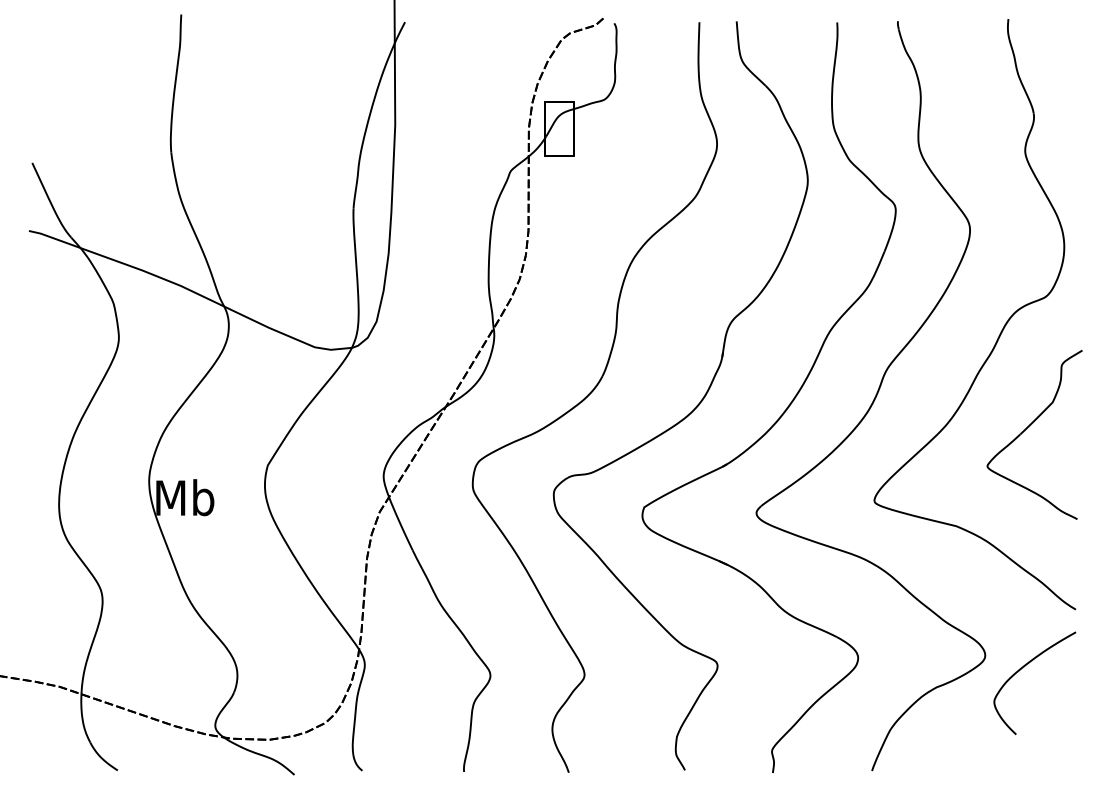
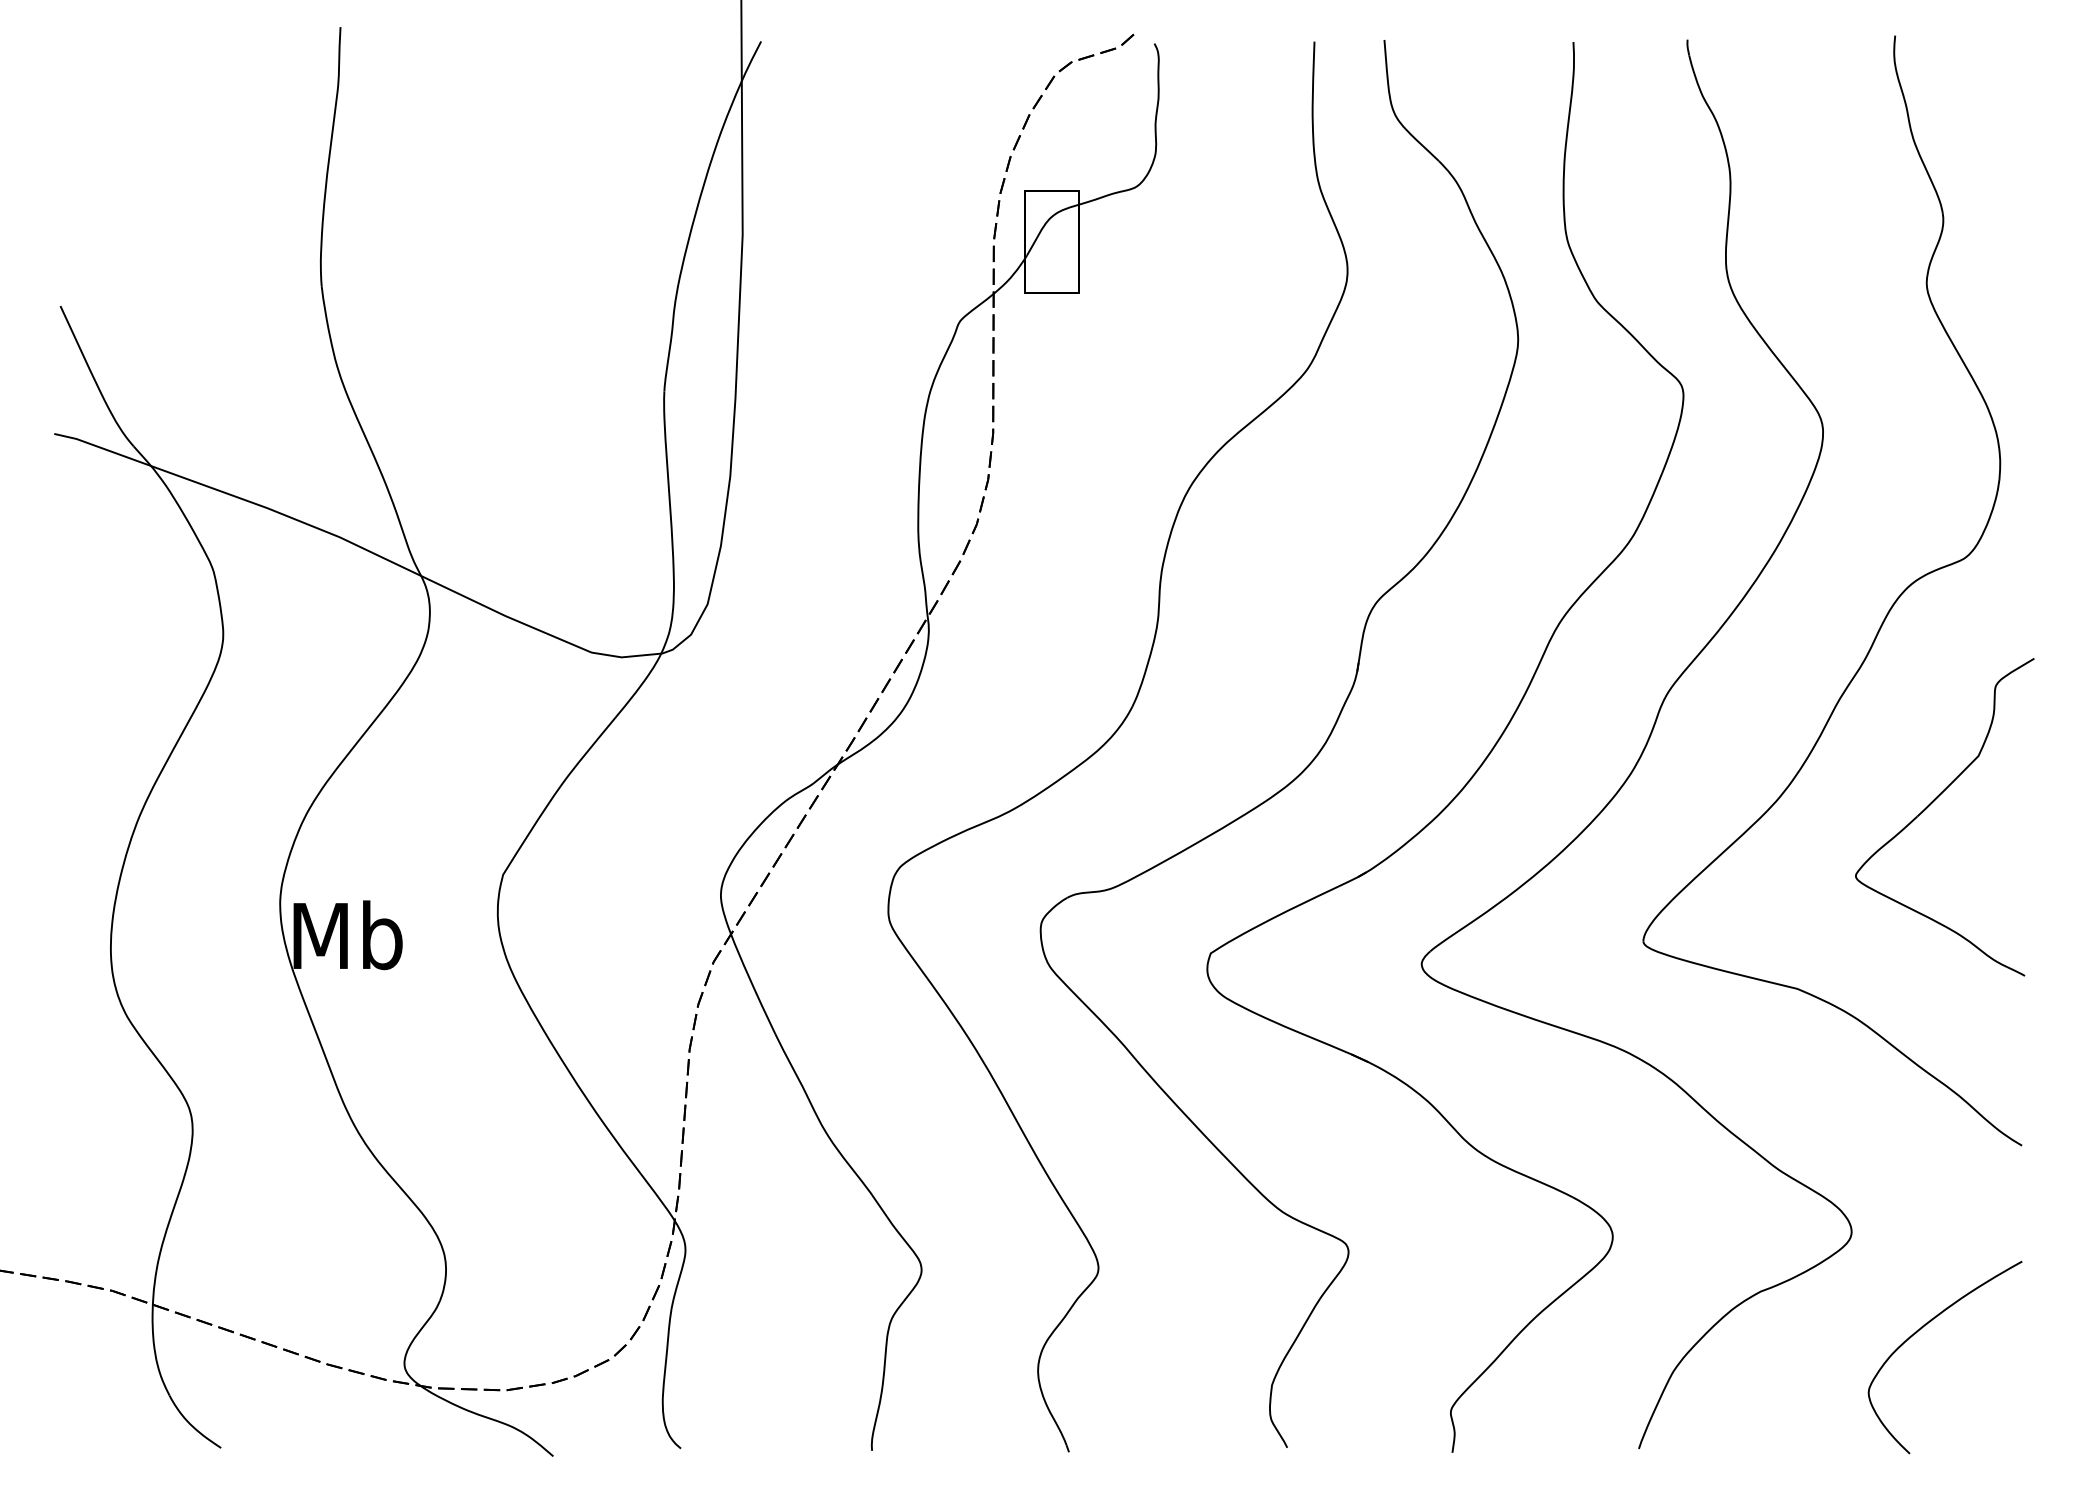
curve: (1024, 667) -> (1925, 1327), moved

